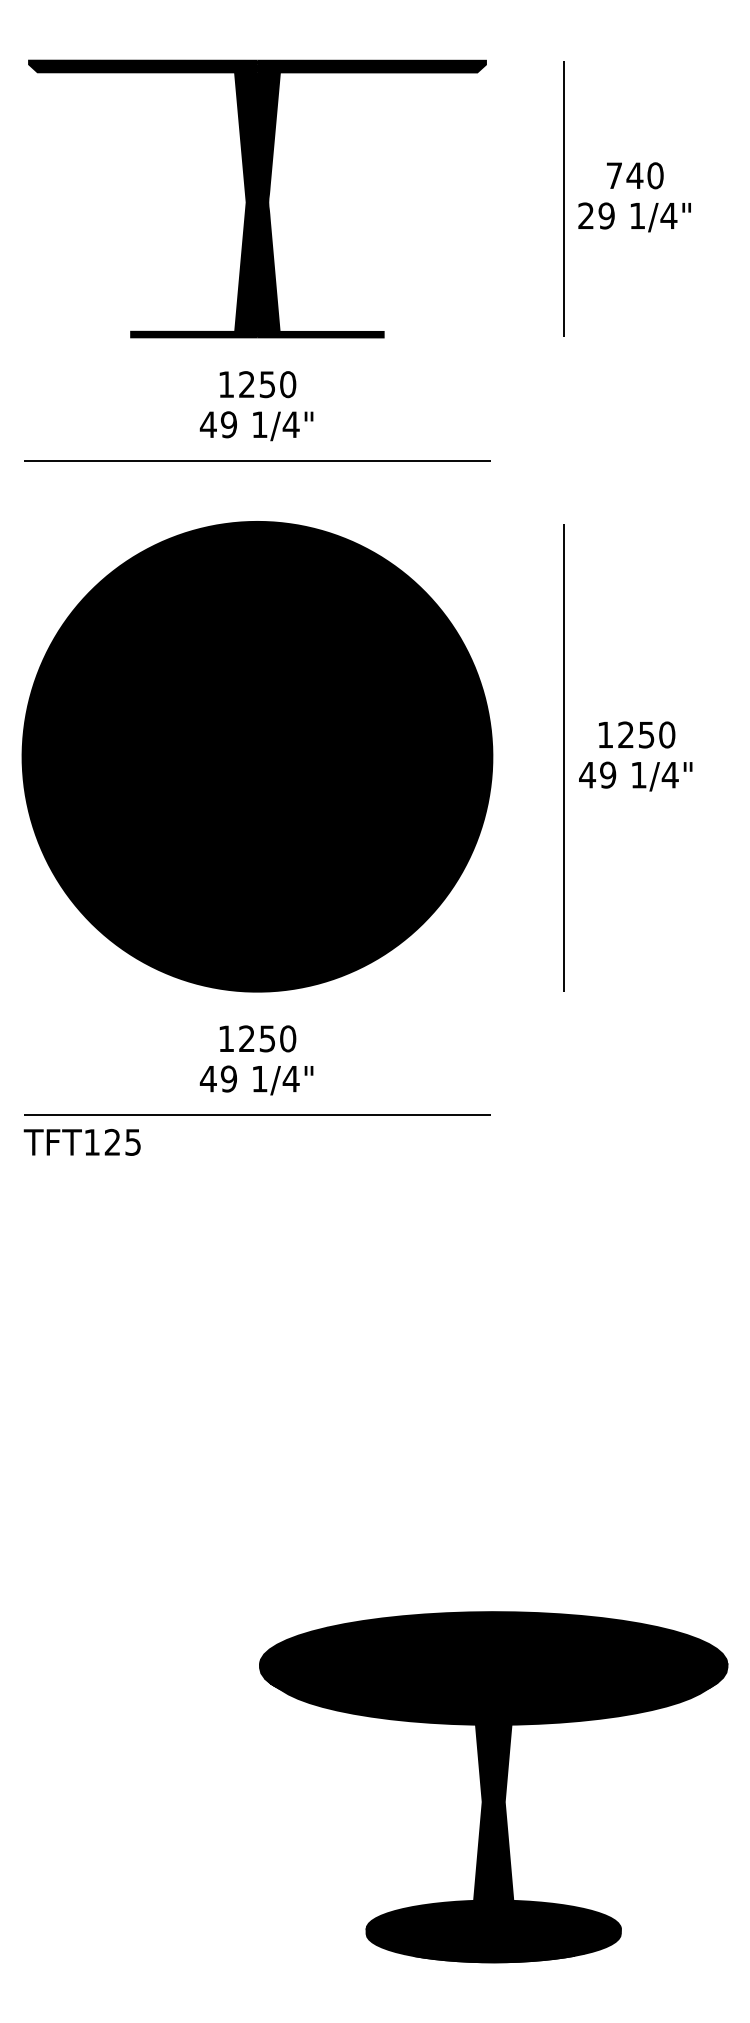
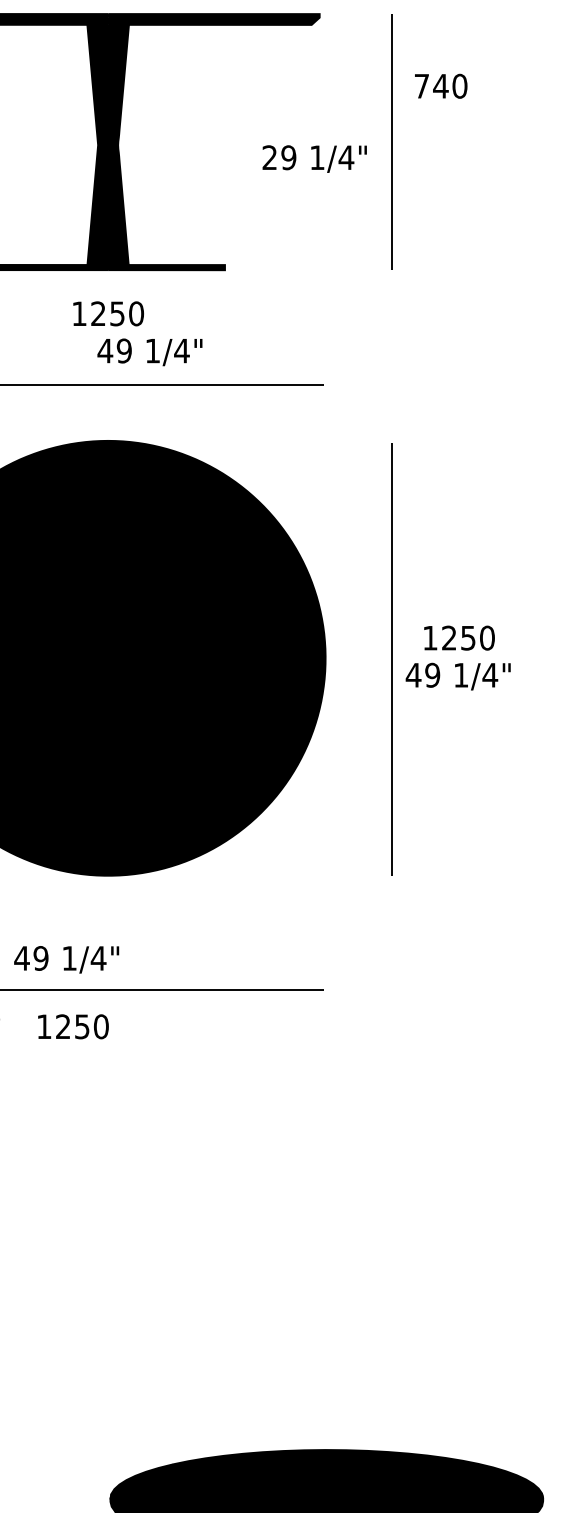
text: (635, 175) -> (441, 86), moved
text: (634, 217) -> (314, 159), moved
text: (256, 426) -> (149, 352), moved
text: (257, 1038) -> (73, 1026), moved
text: (256, 1080) -> (66, 959), moved

